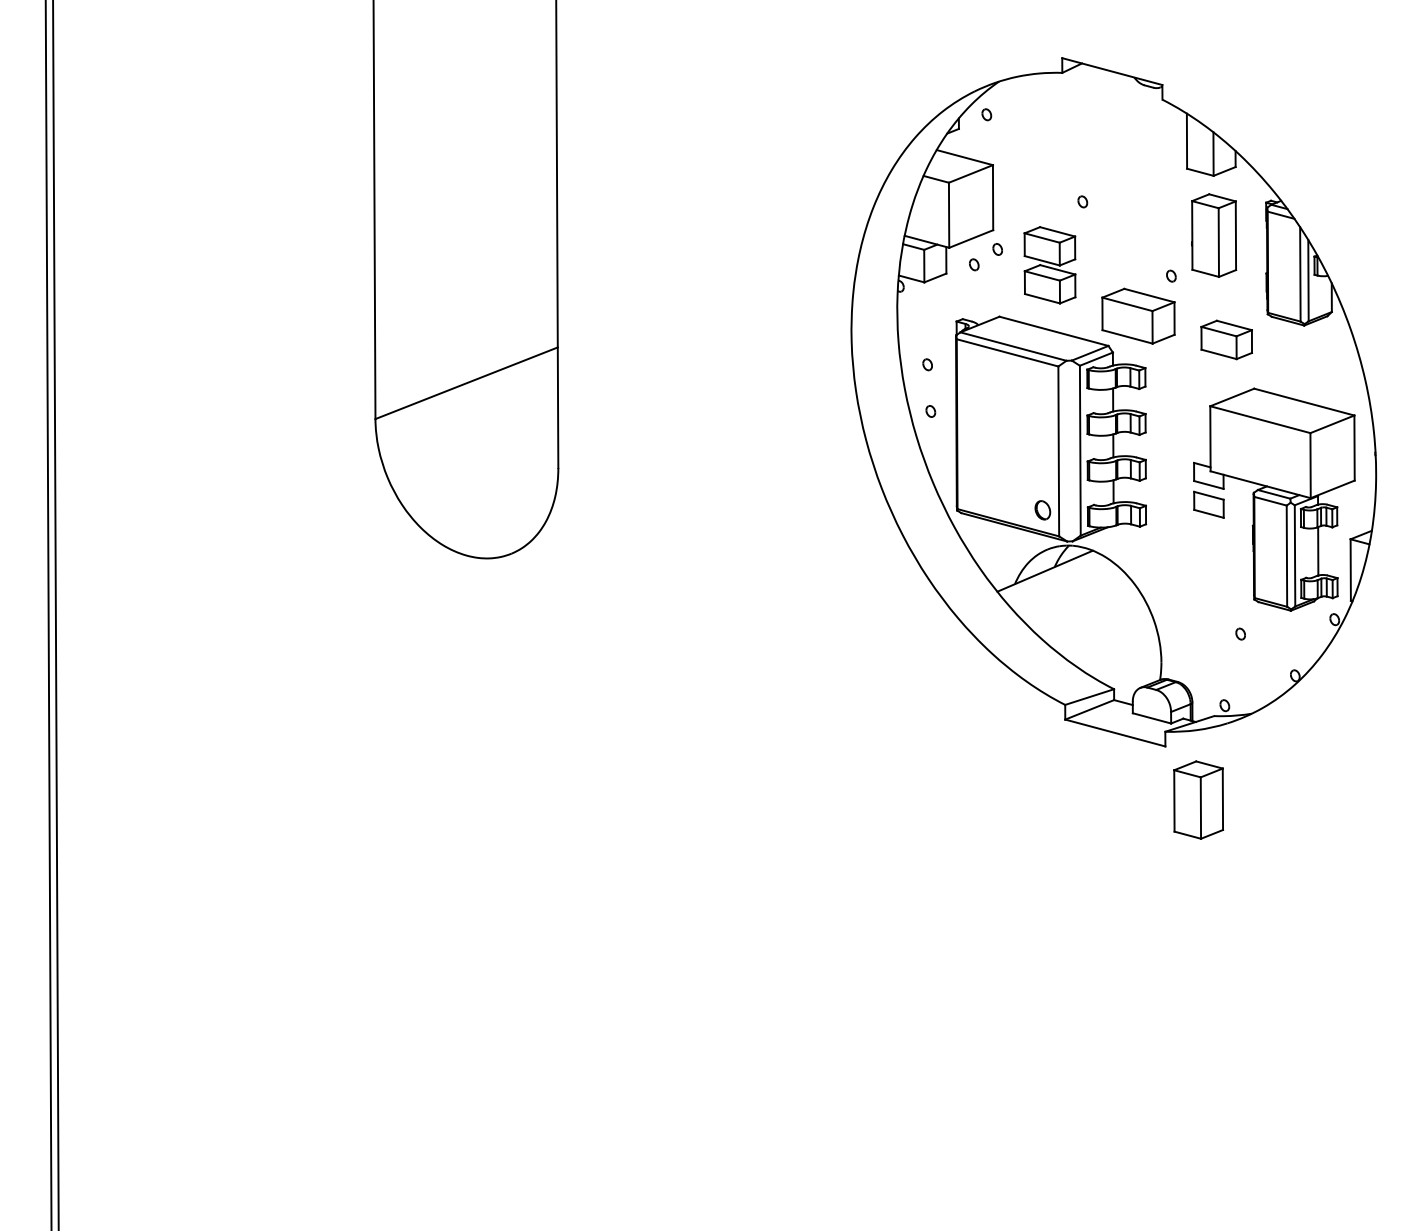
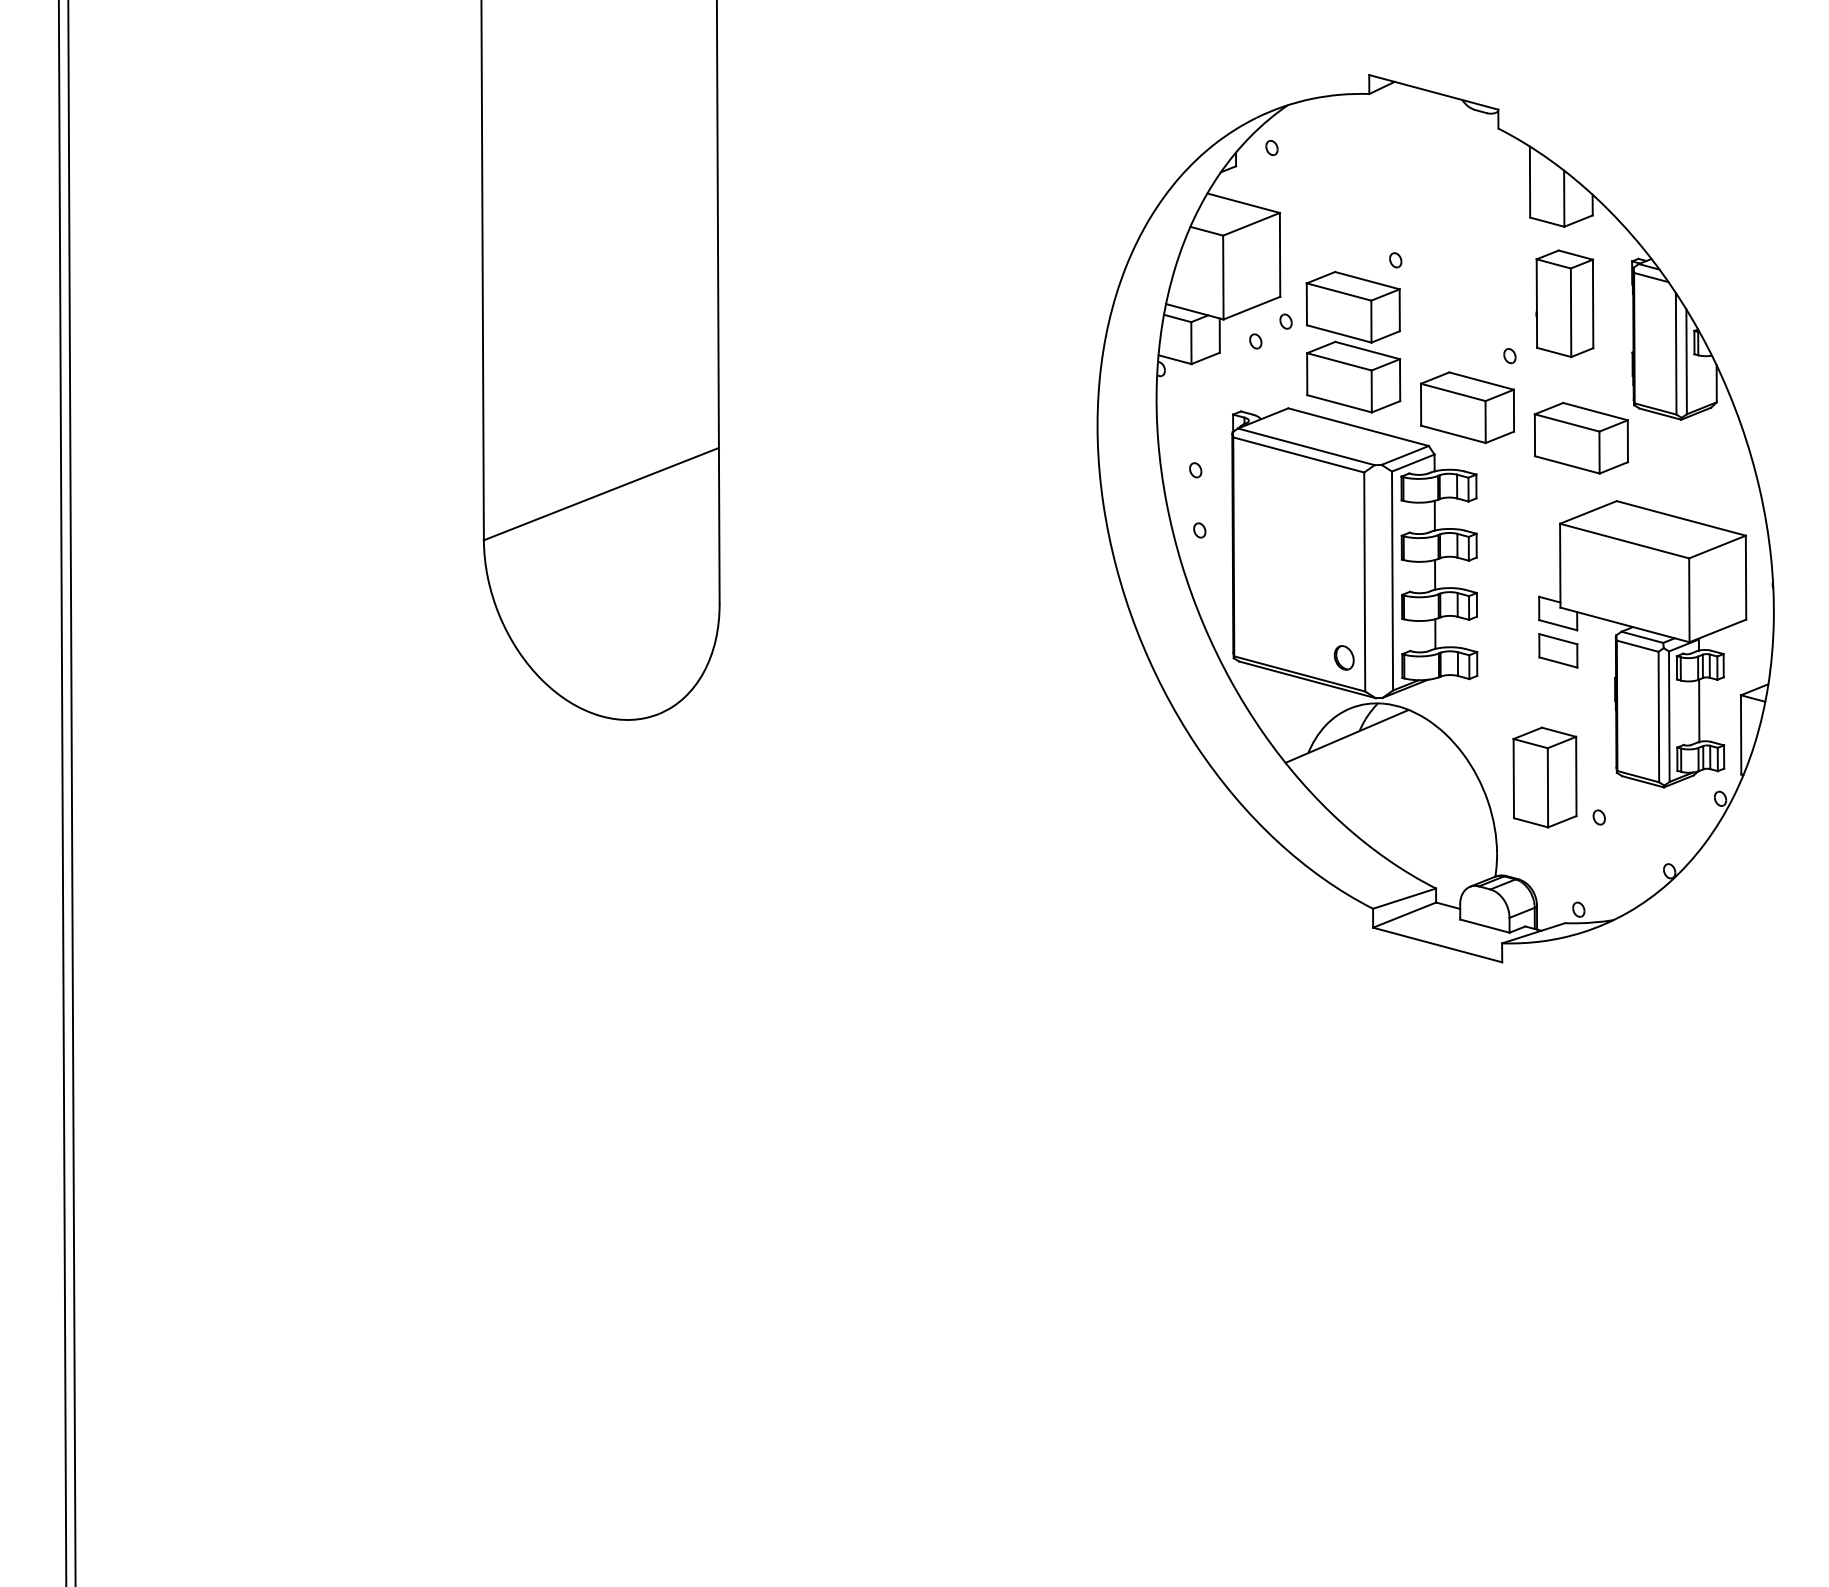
part: (1049, 264) -> (1352, 341), size x1.43
part: (1226, 339) -> (1580, 437), size x1.43
part: (1198, 799) -> (1544, 776), moved

